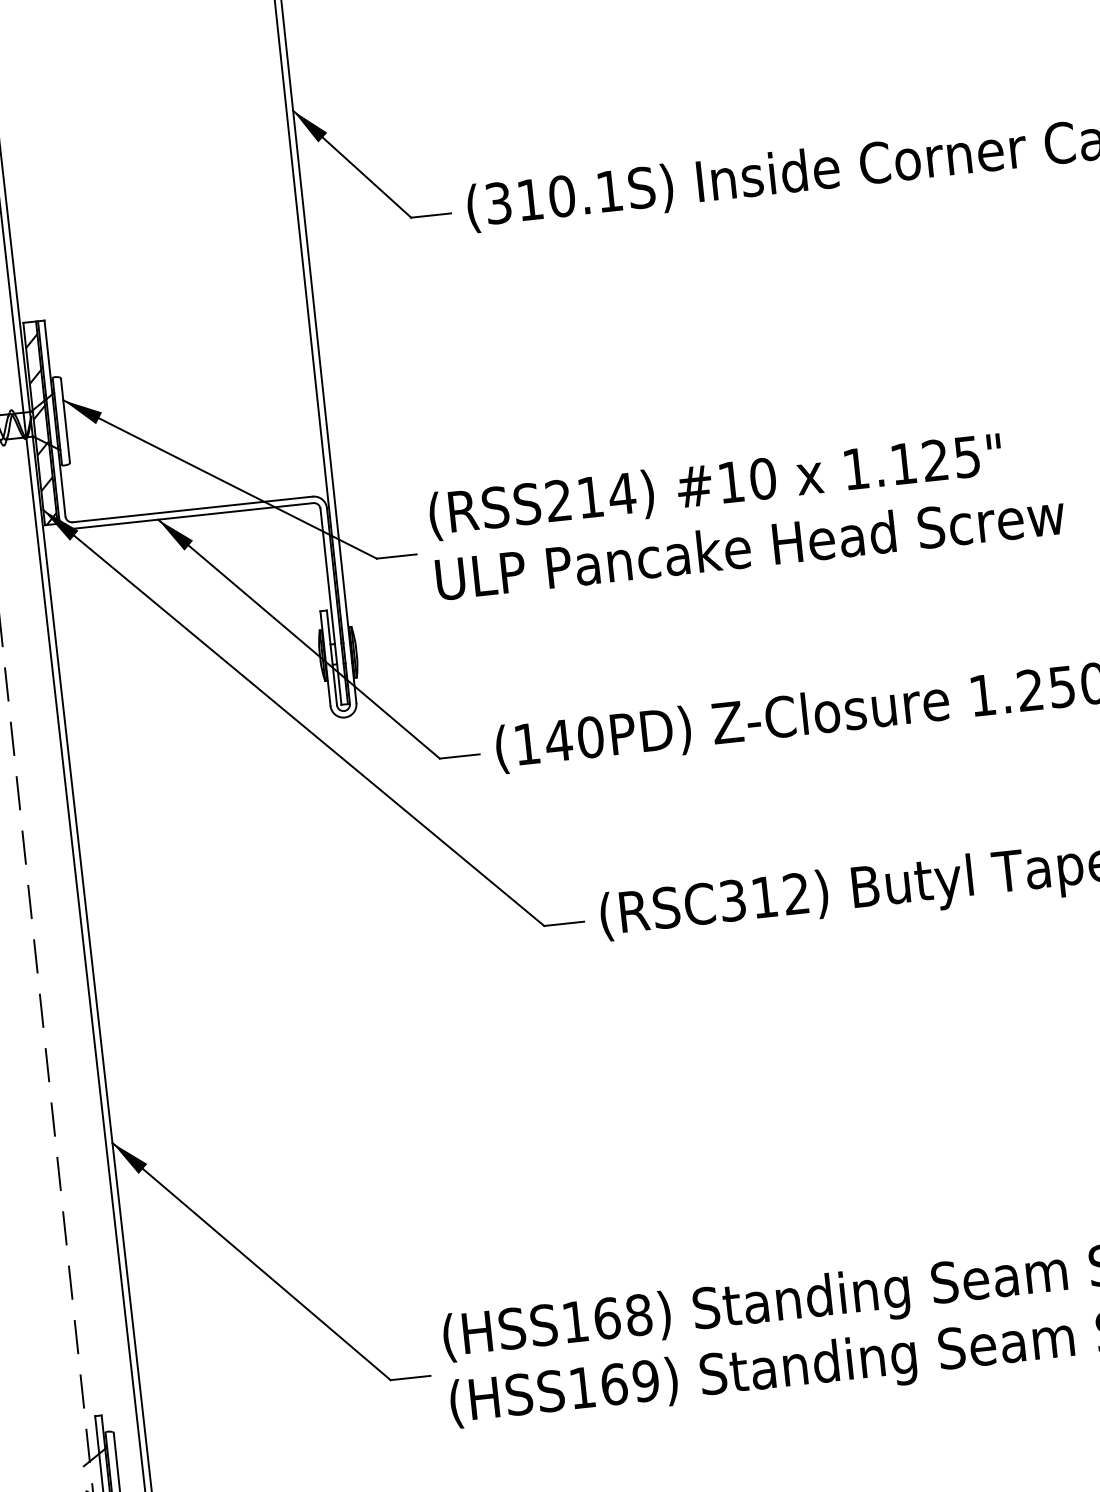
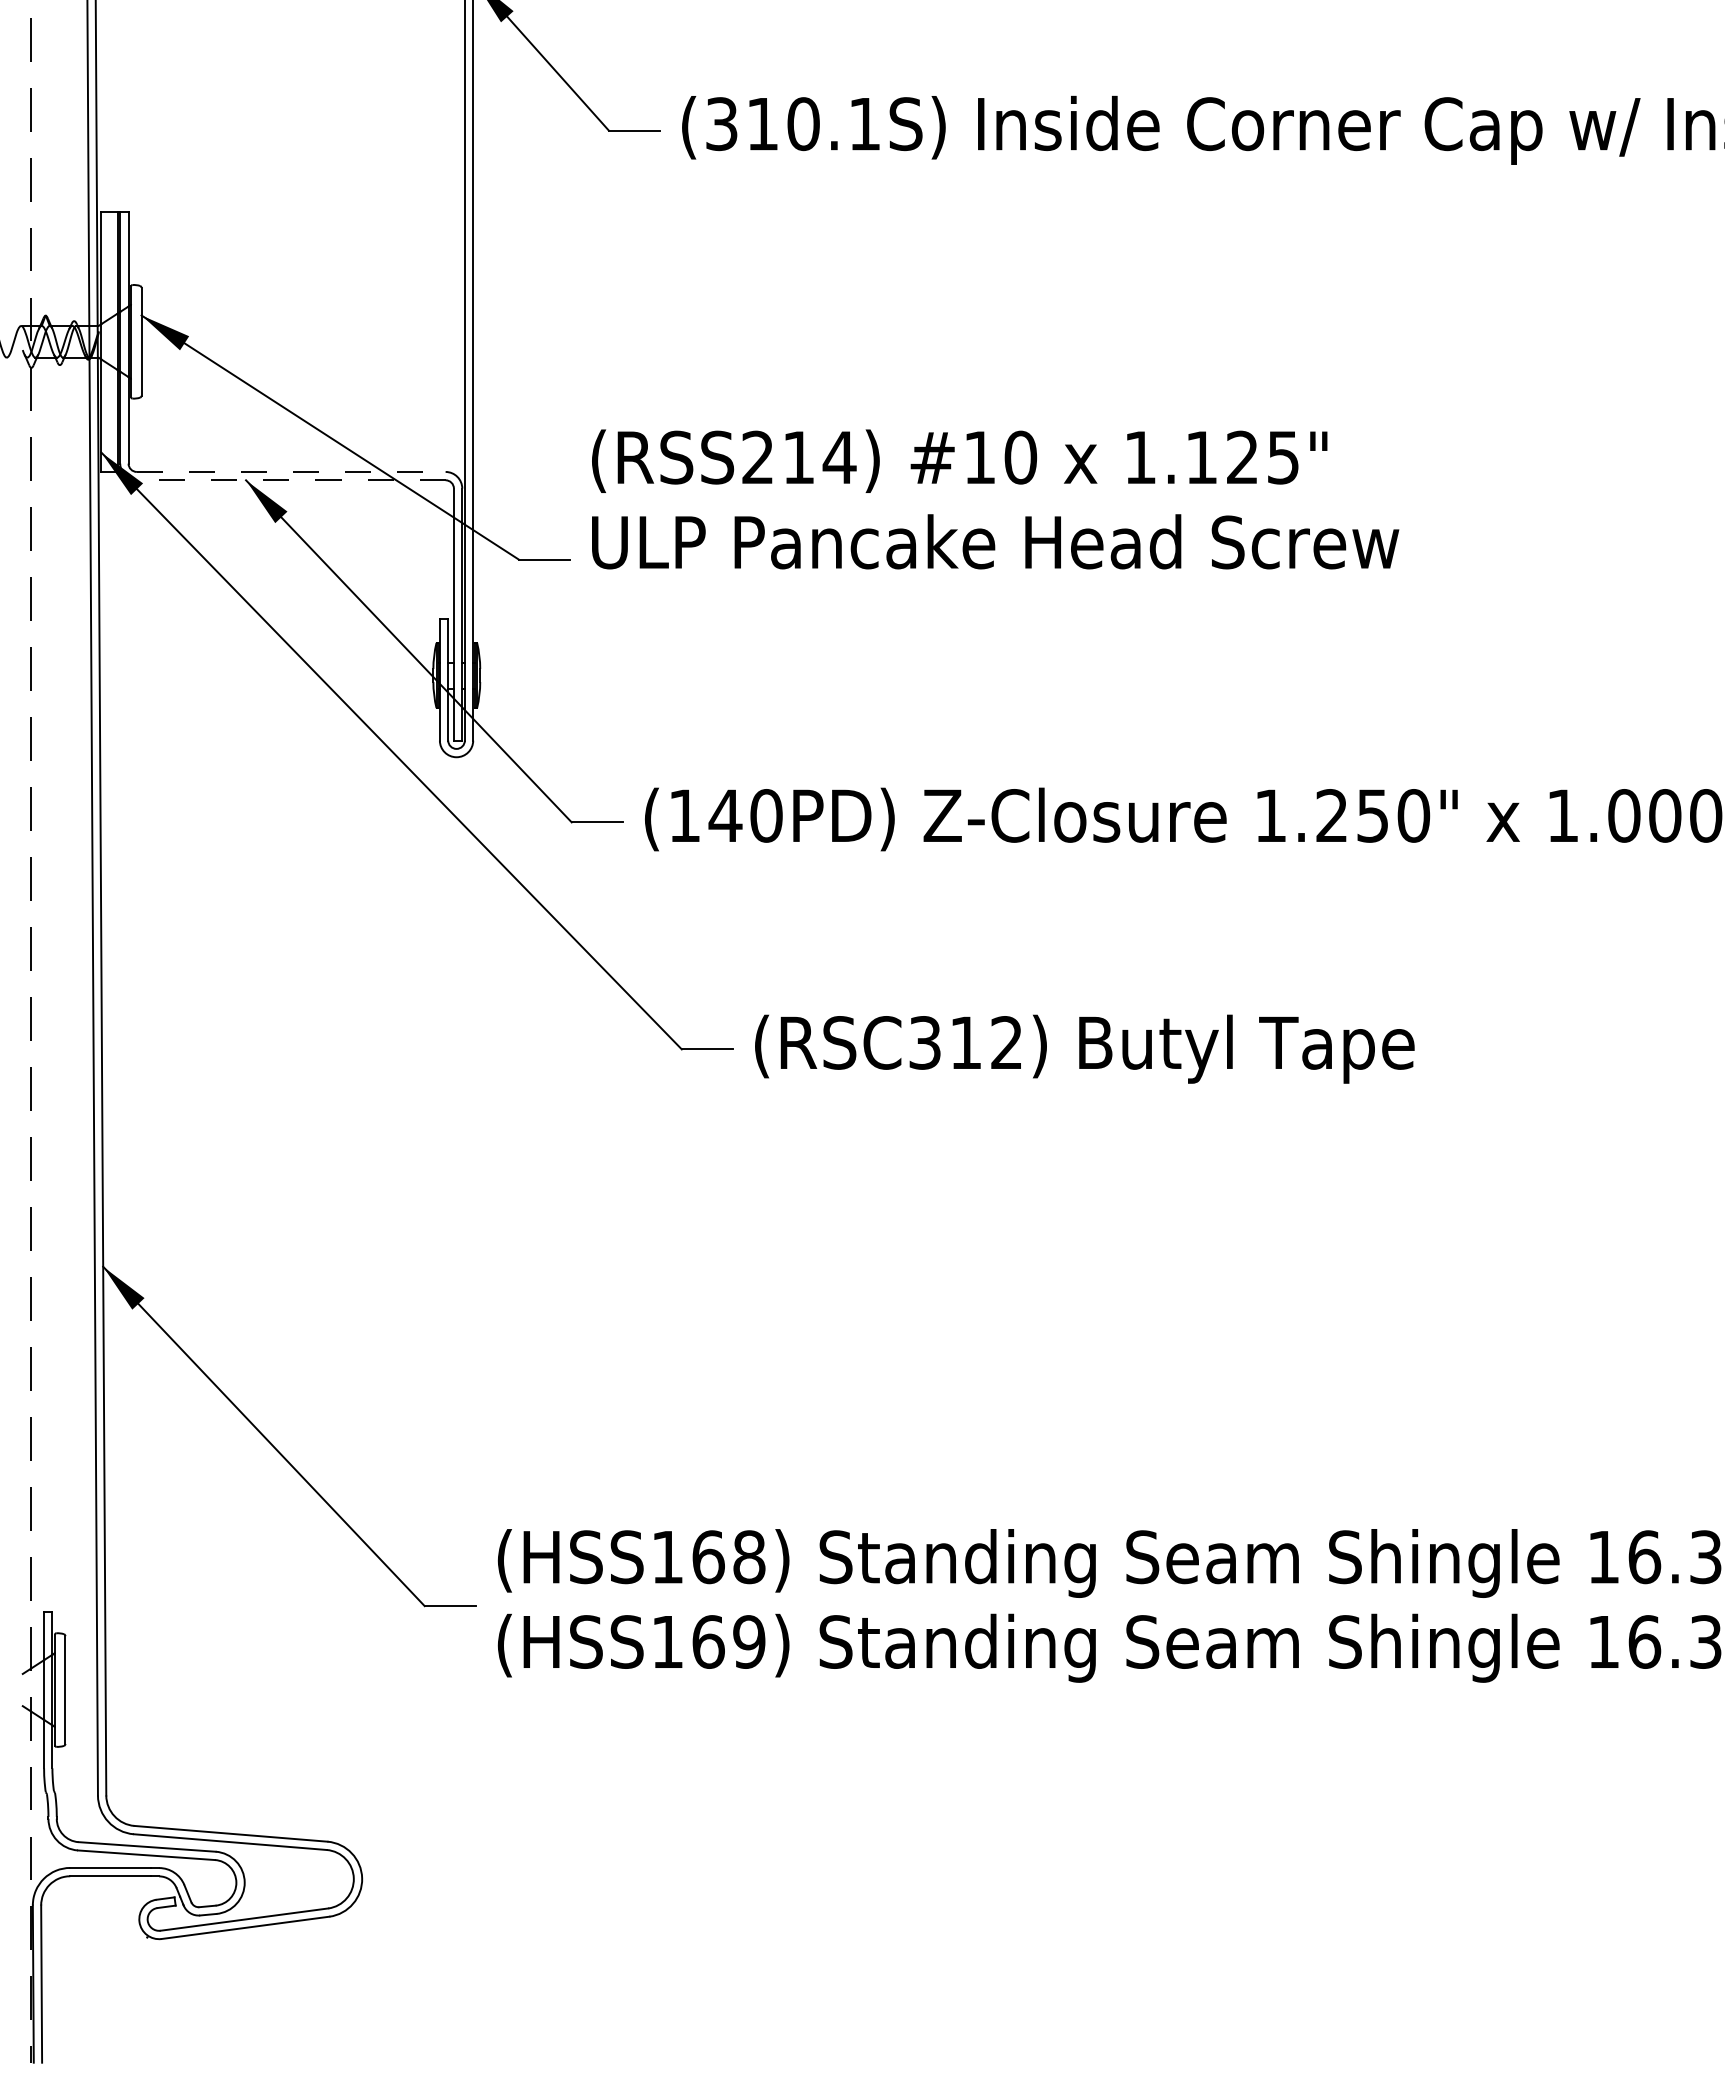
hatch: (41, 429) -> (109, 349), removed
line: (192, 509) -> (291, 471), solid -> dashed
text: (746, 513) -> (995, 499), moved
line: (192, 516) -> (290, 480), solid -> dashed

